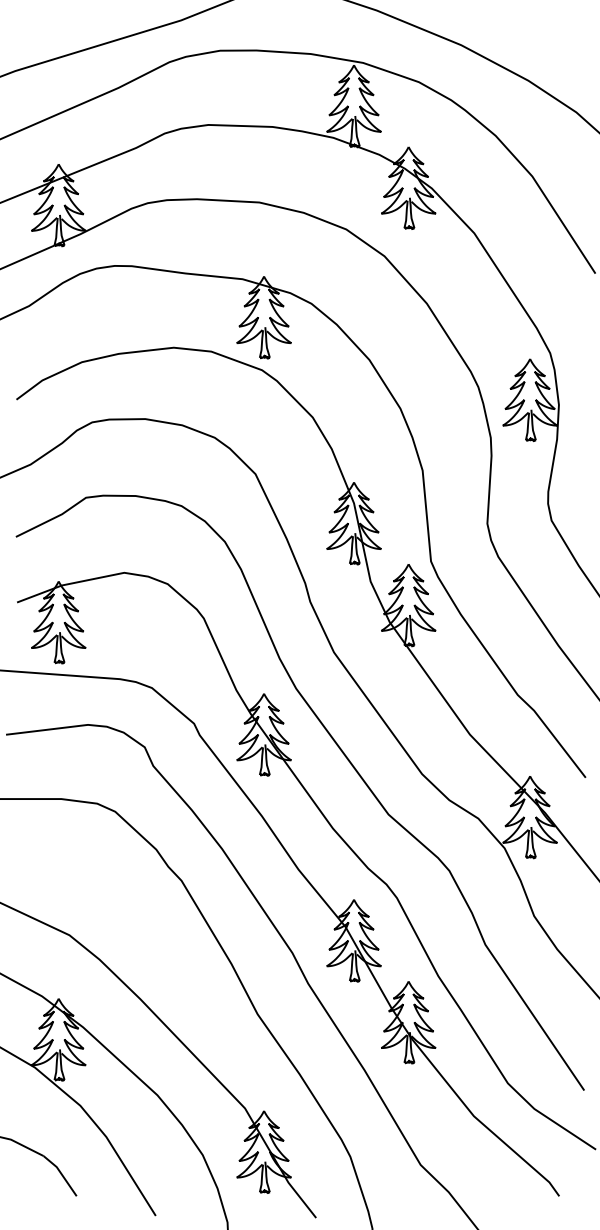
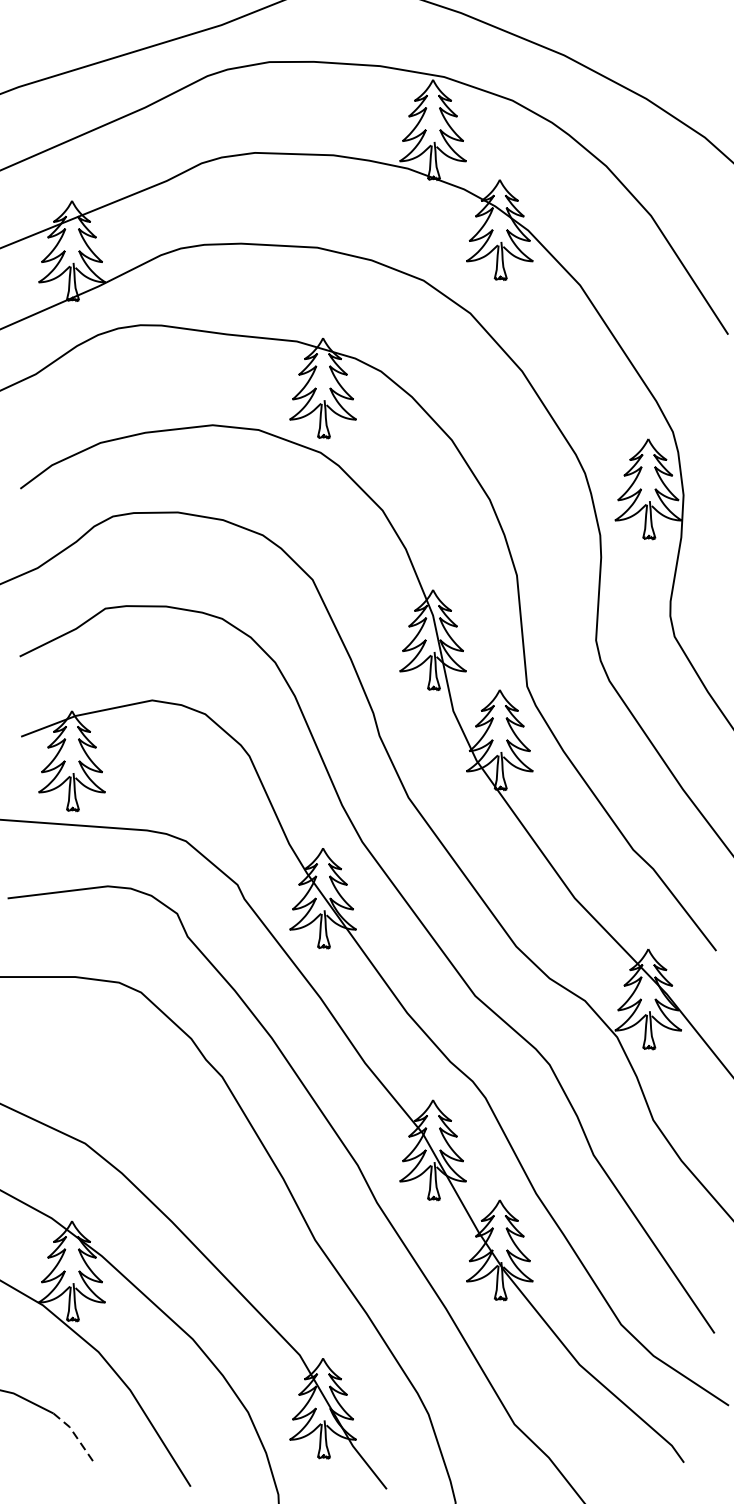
line: (61, 1174) -> (75, 1436), solid -> dashed

